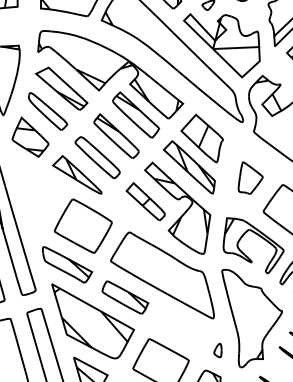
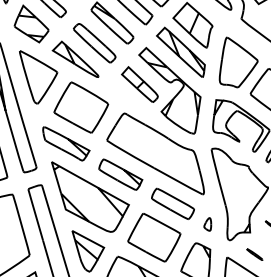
part: (250, 177) -> (238, 61), size x1.67
part: (37, 193) -> (38, 76), added
part: (180, 328) -> (172, 203), added

